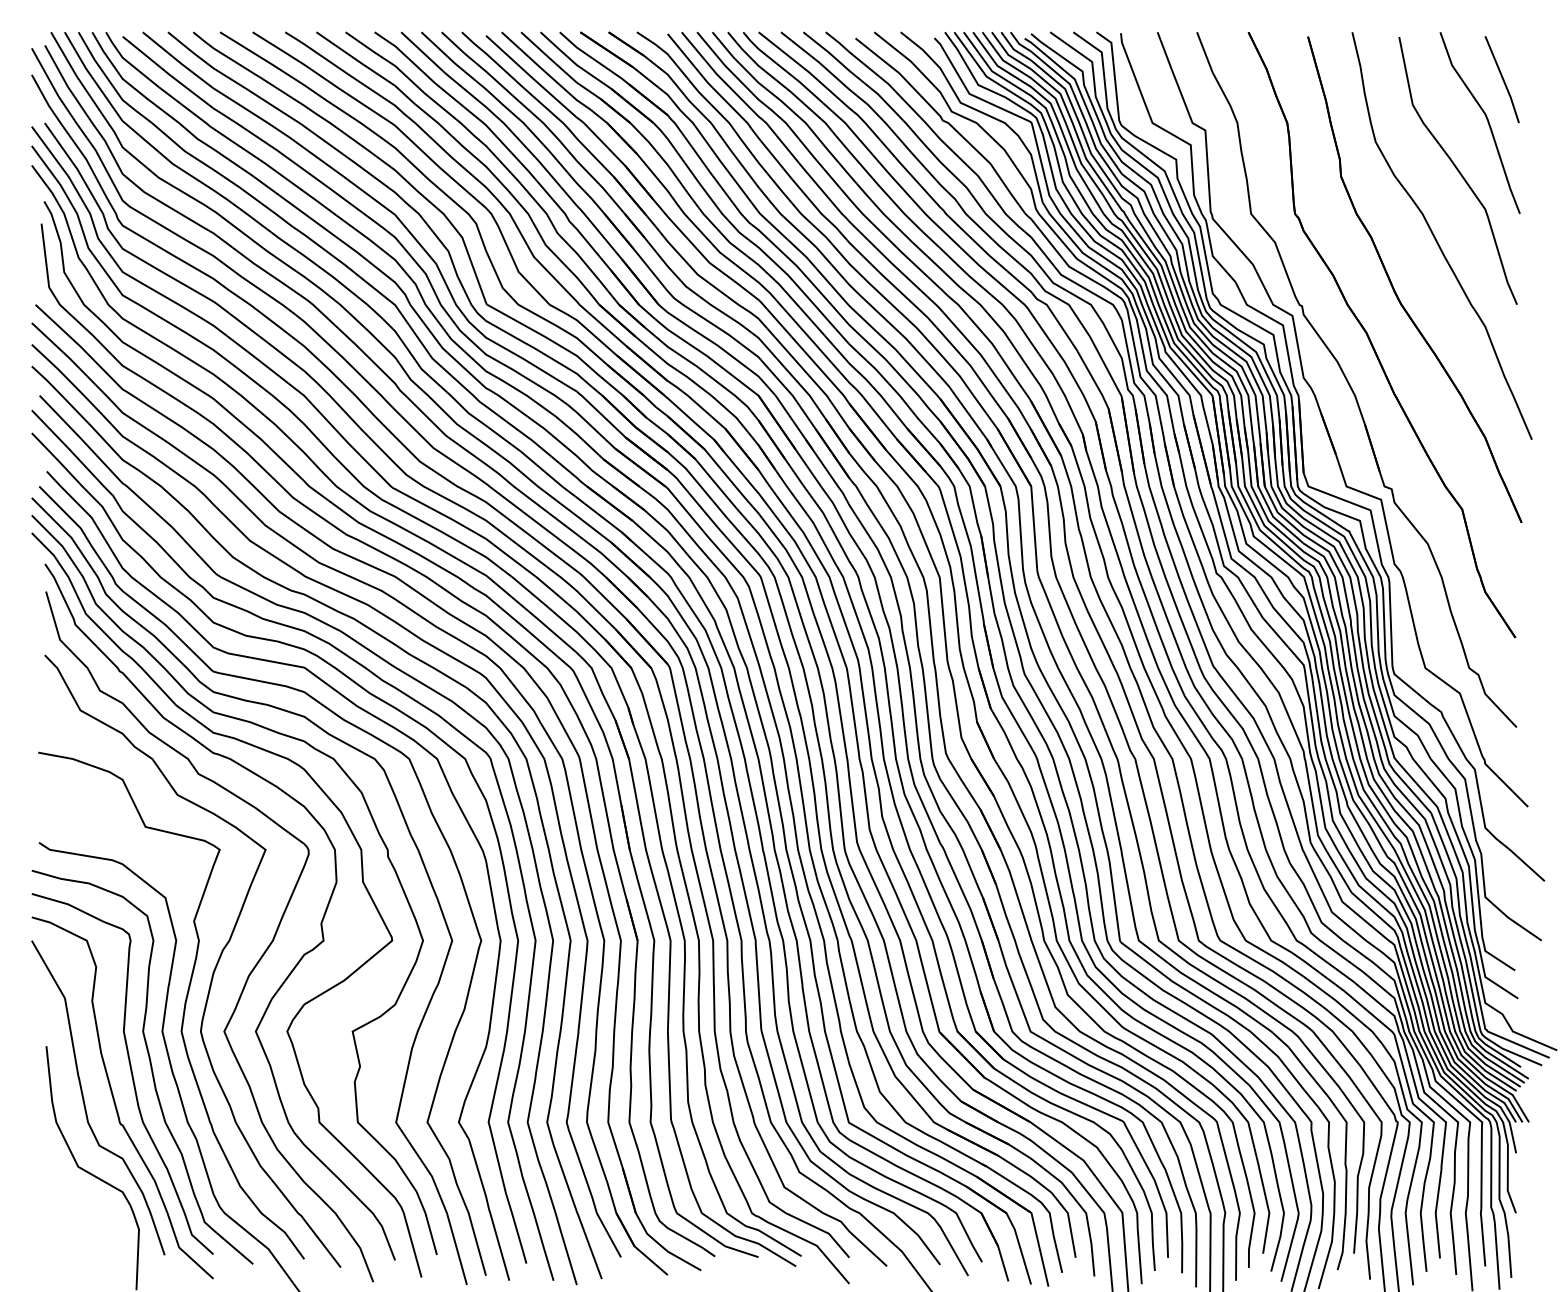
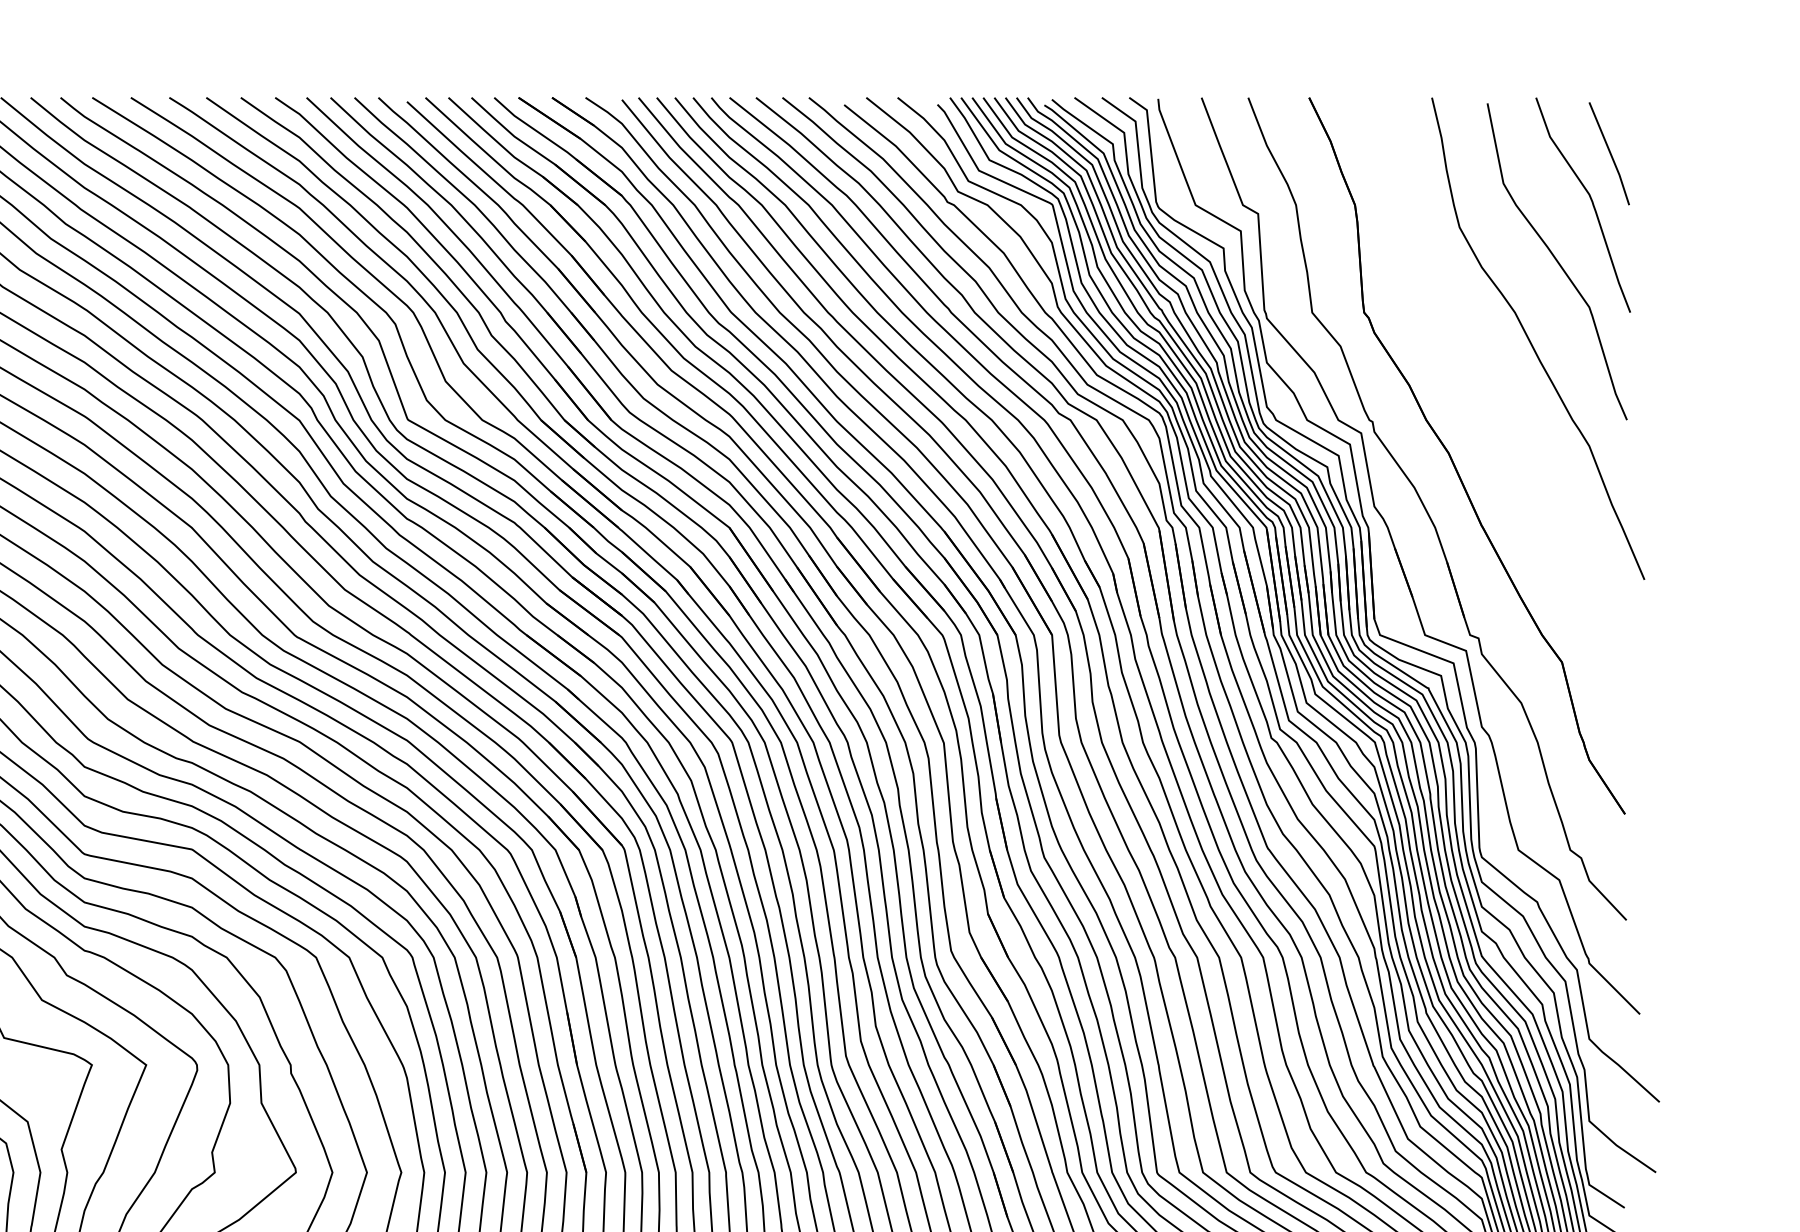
part: (1393, 285) -> (1480, 397), removed

